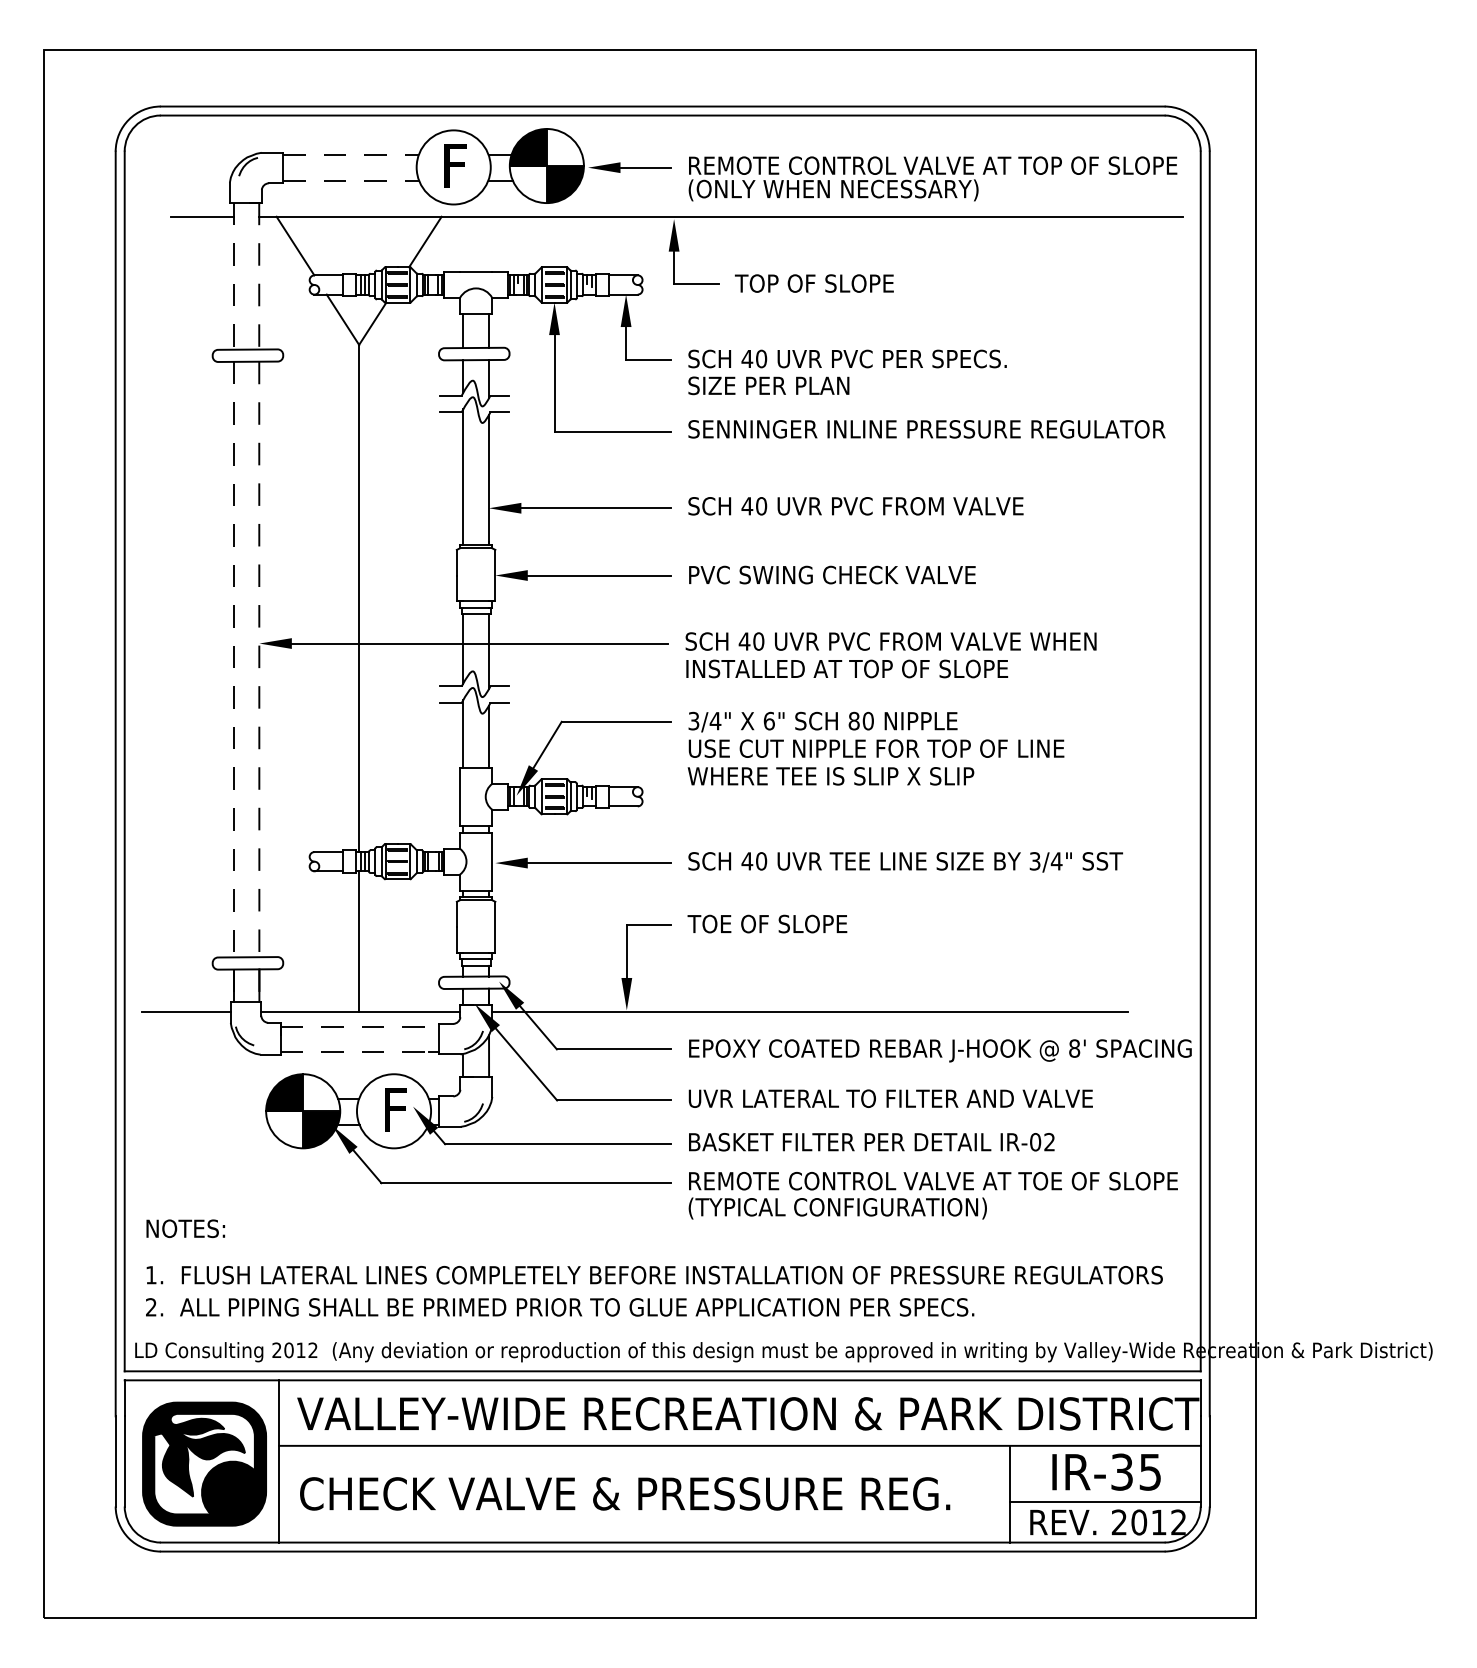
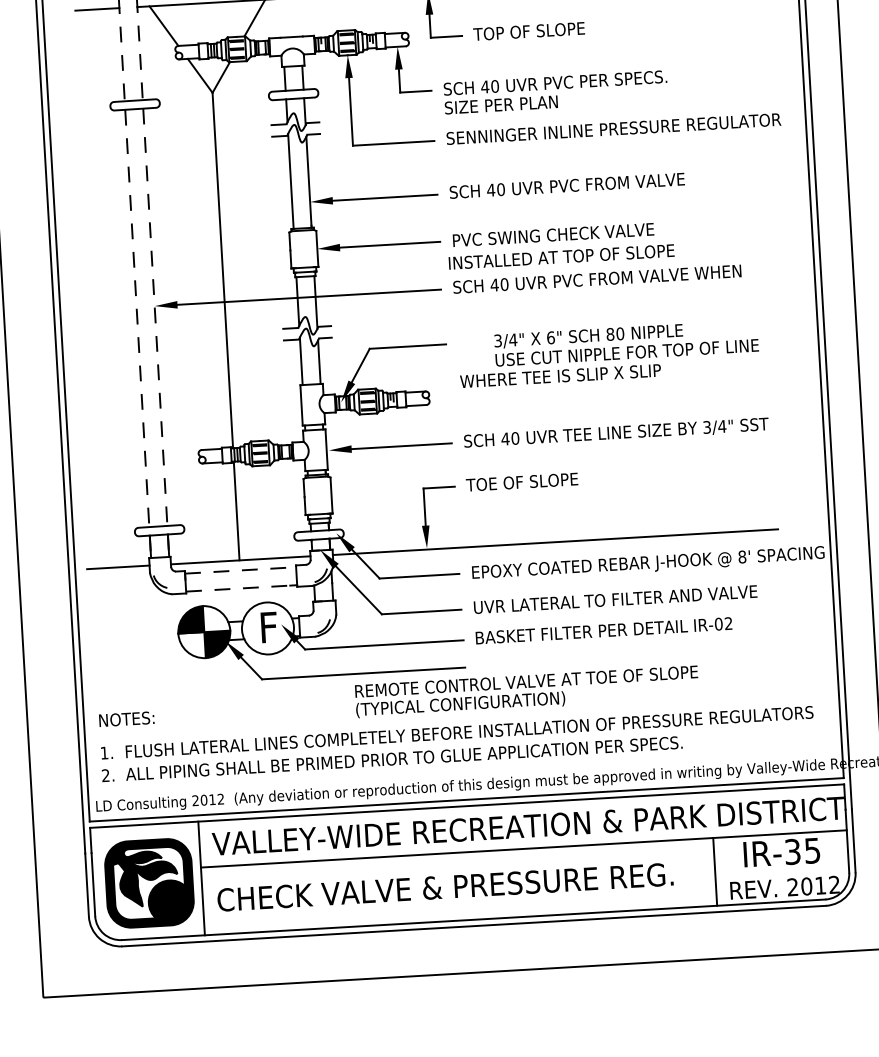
text: (847, 668) -> (561, 256), moved
text: (876, 734) -> (626, 342), moved
text: (932, 1195) -> (526, 691), moved
line: (1105, 1501) -> (782, 873), removed

